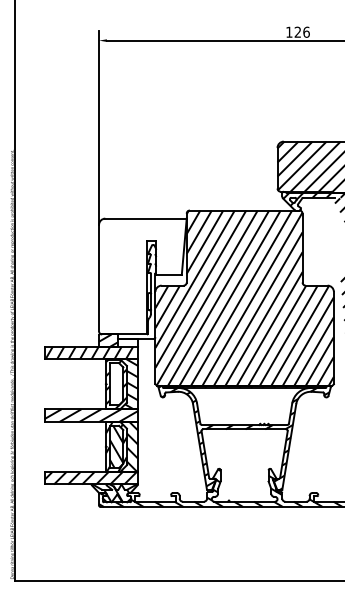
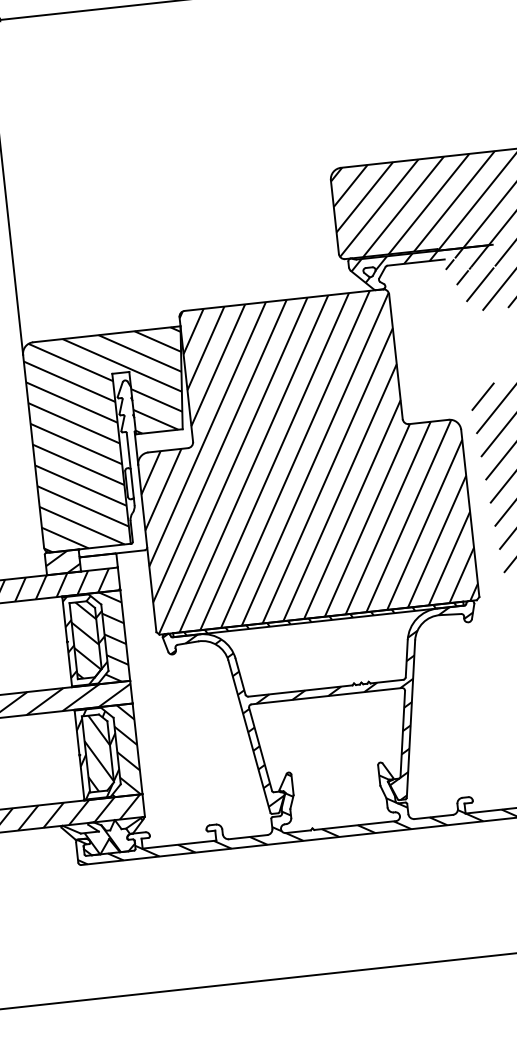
hatch: (142, 276) -> (111, 439), added
hatch: (116, 384) -> (86, 640), added

